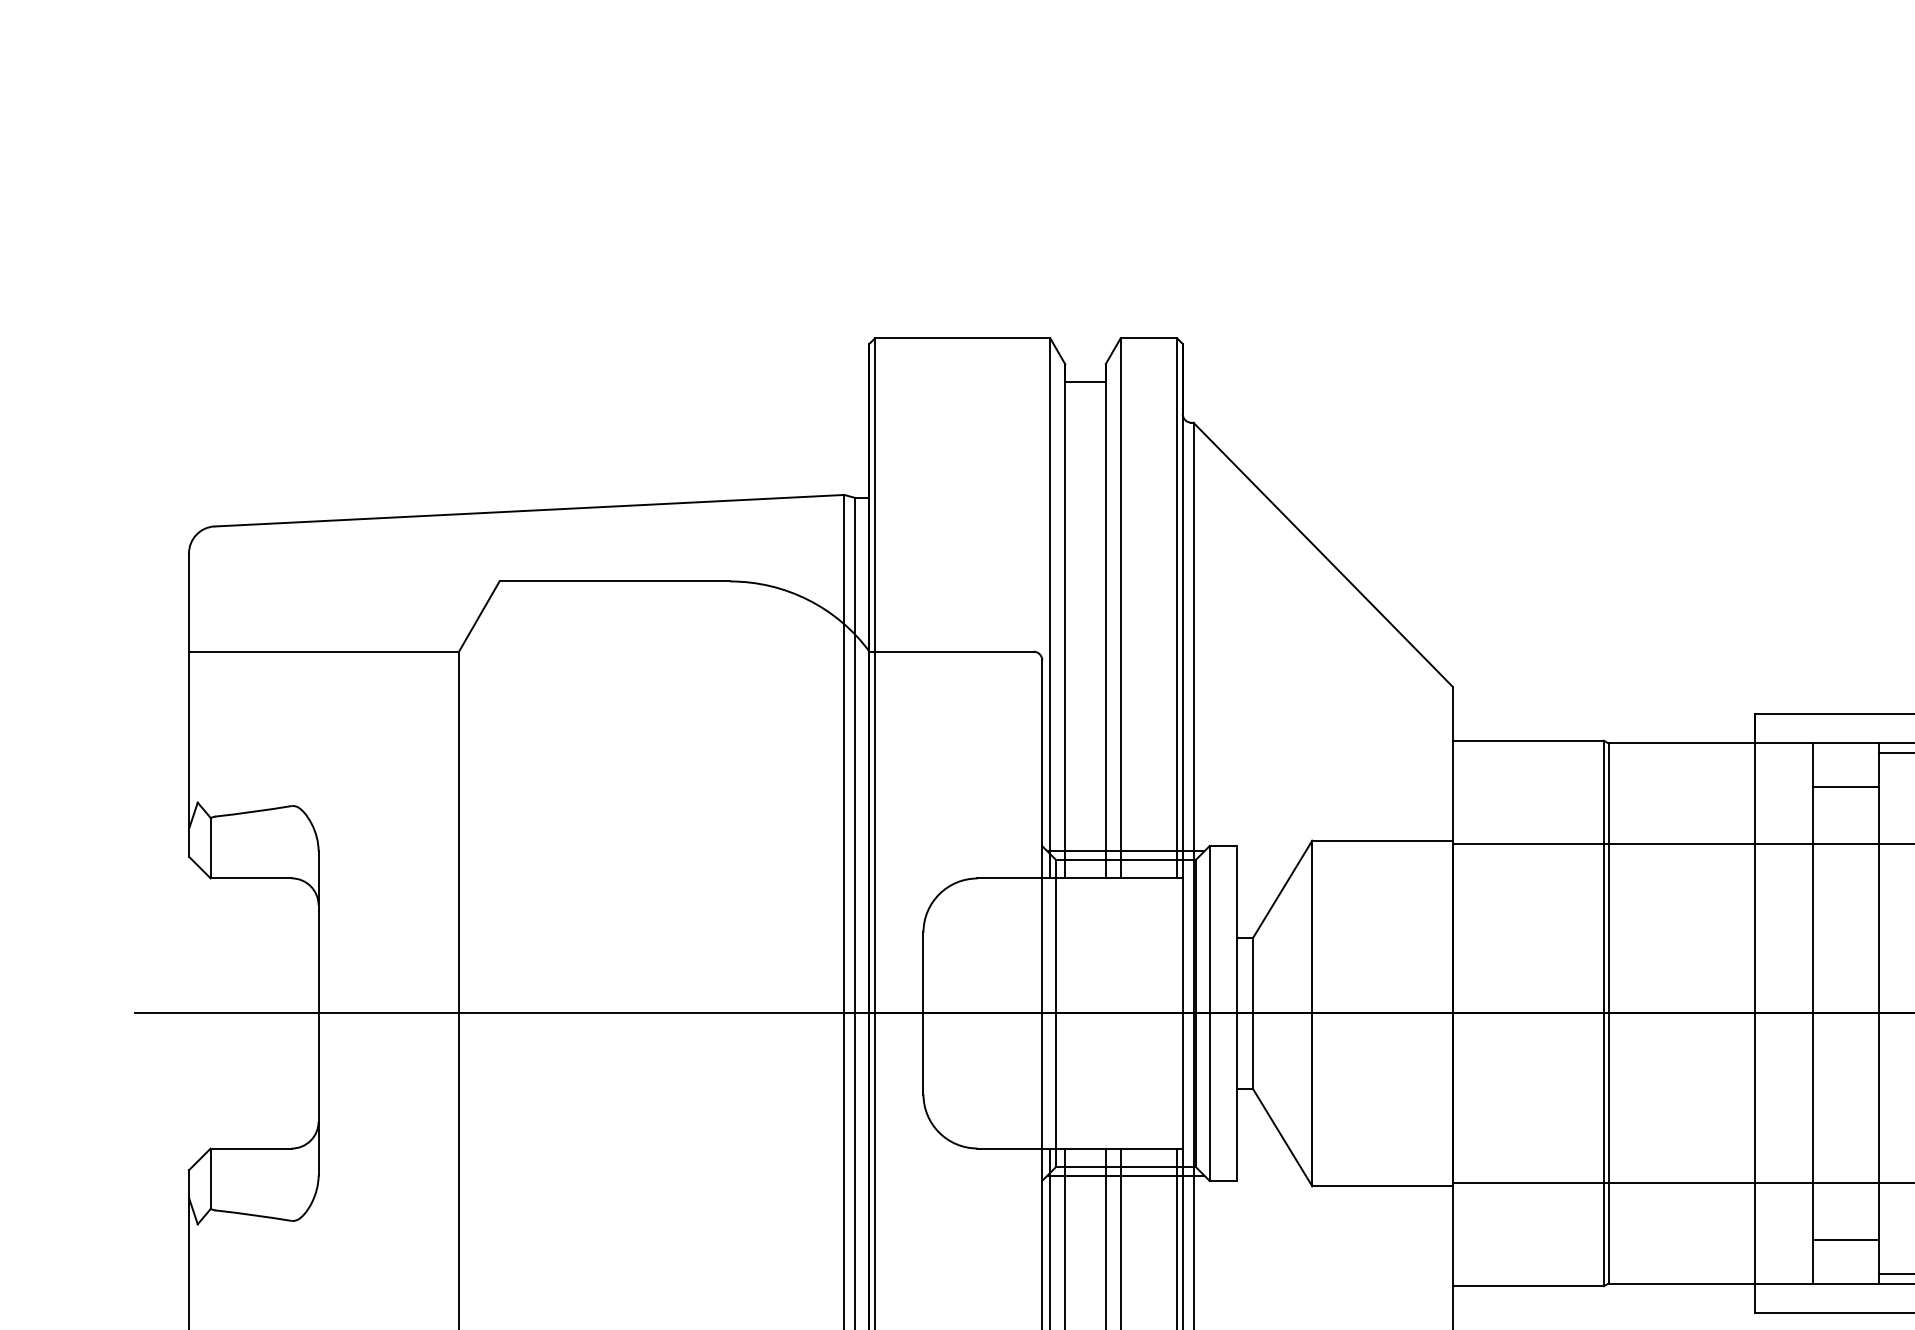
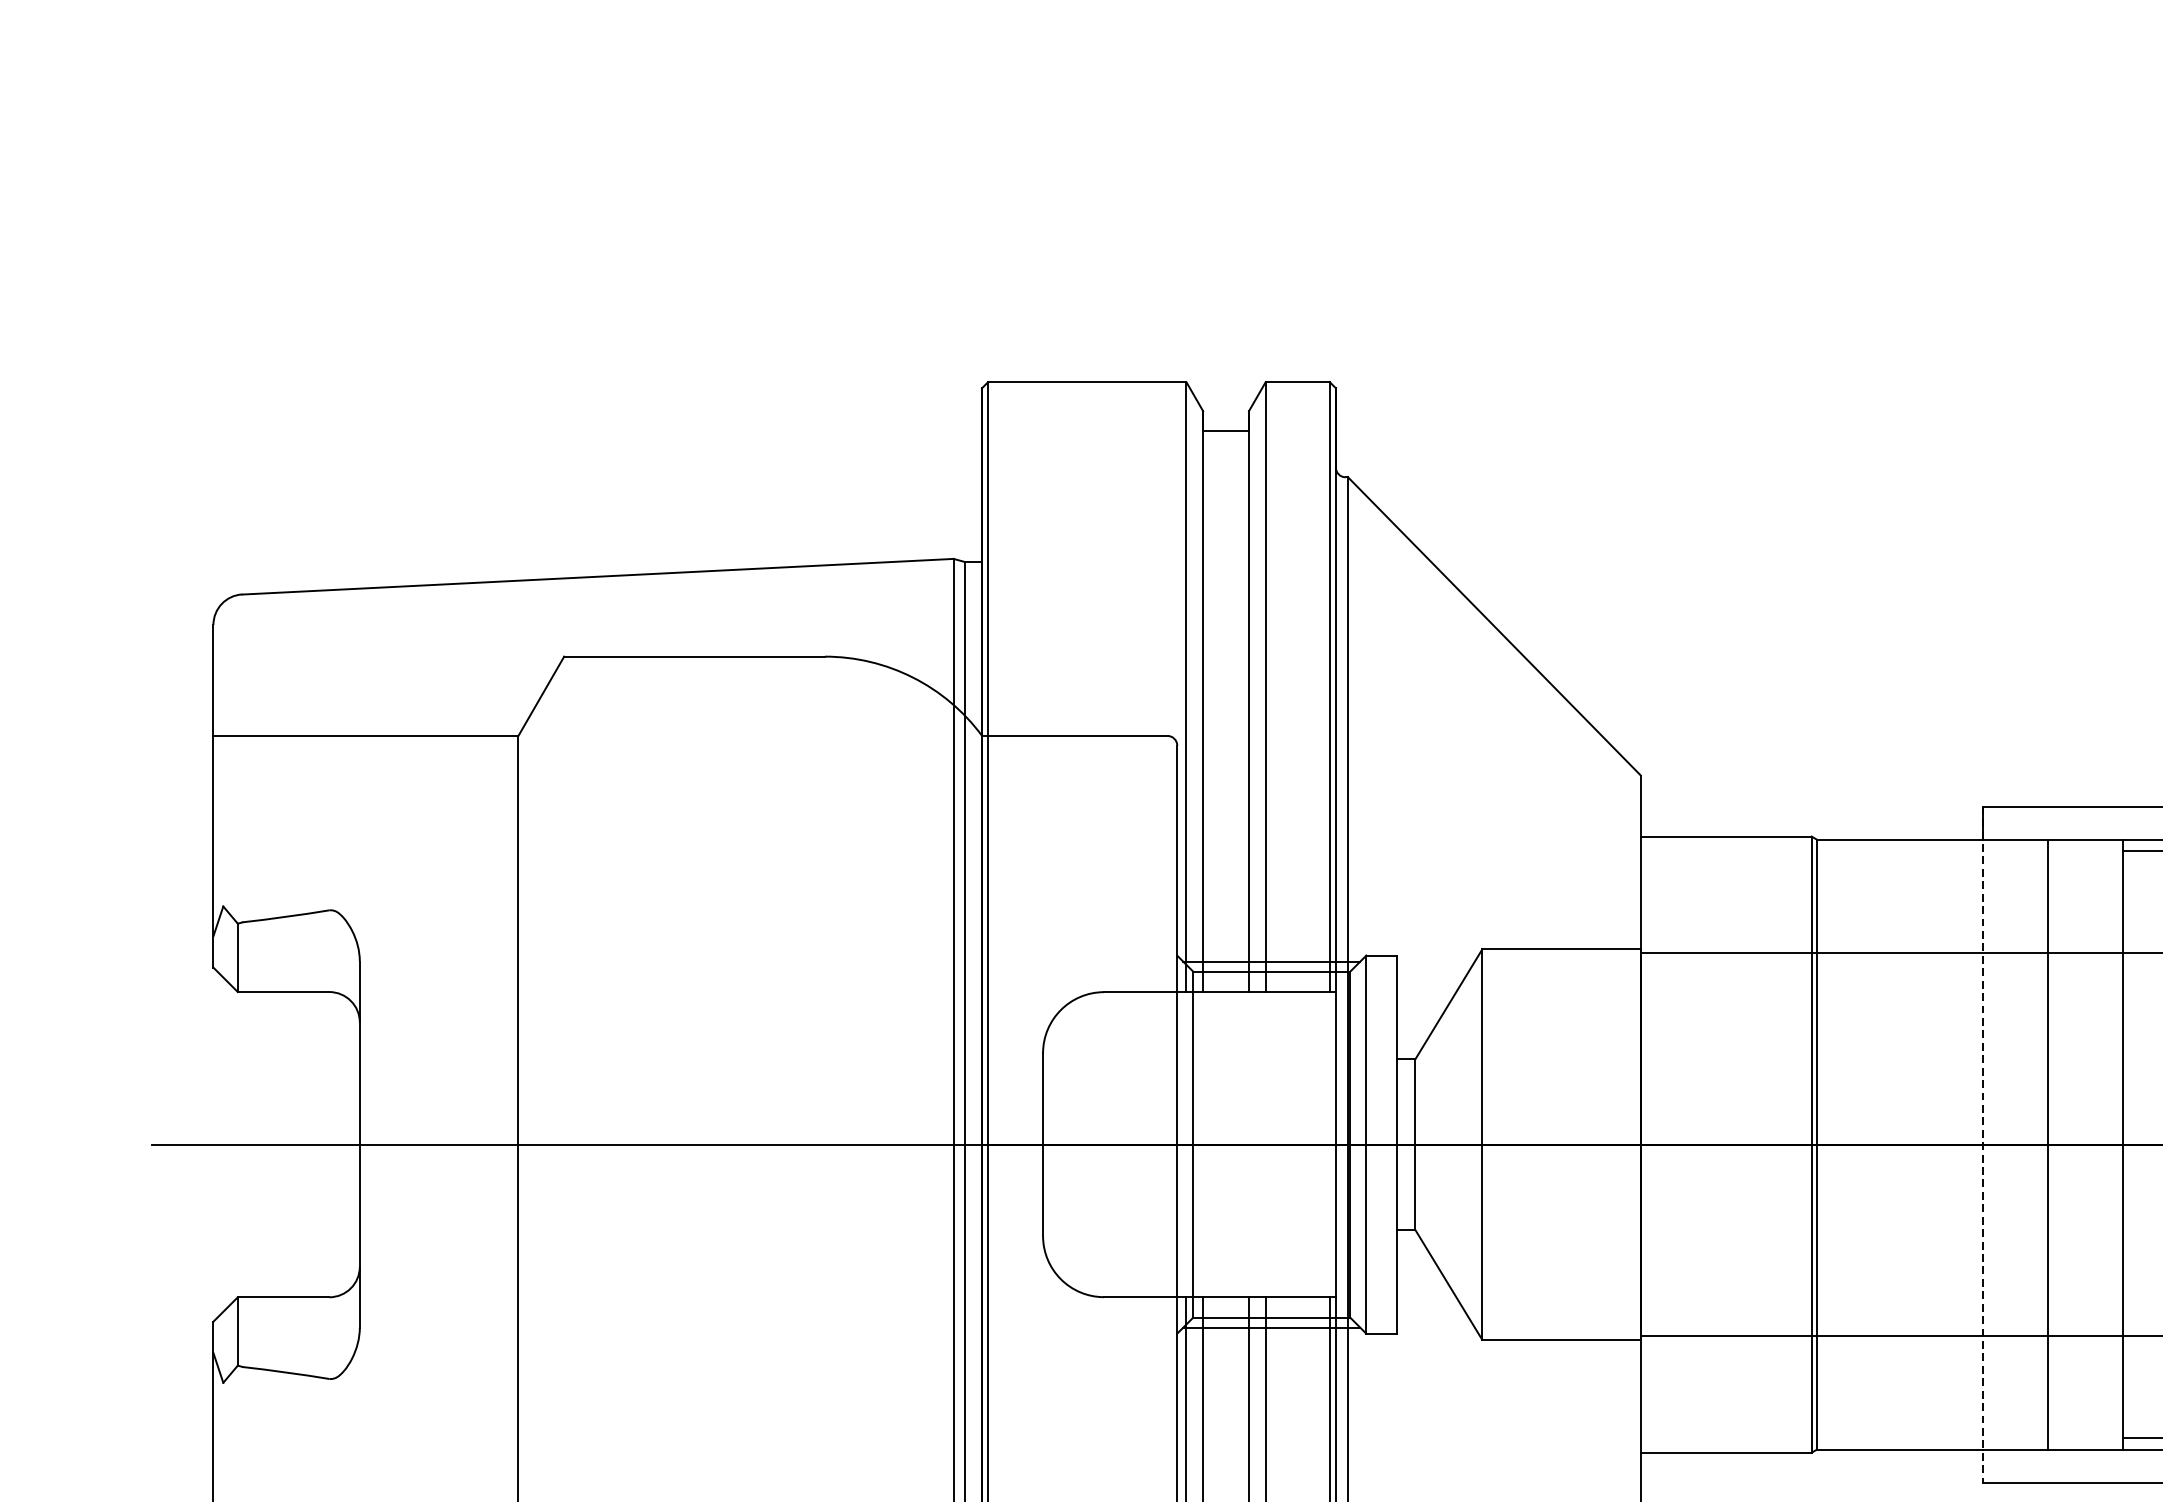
line: (1846, 786) -> (2085, 888), removed
line: (1755, 1013) -> (1982, 1144), solid -> dashed
line: (1846, 1240) -> (2085, 1401), removed

